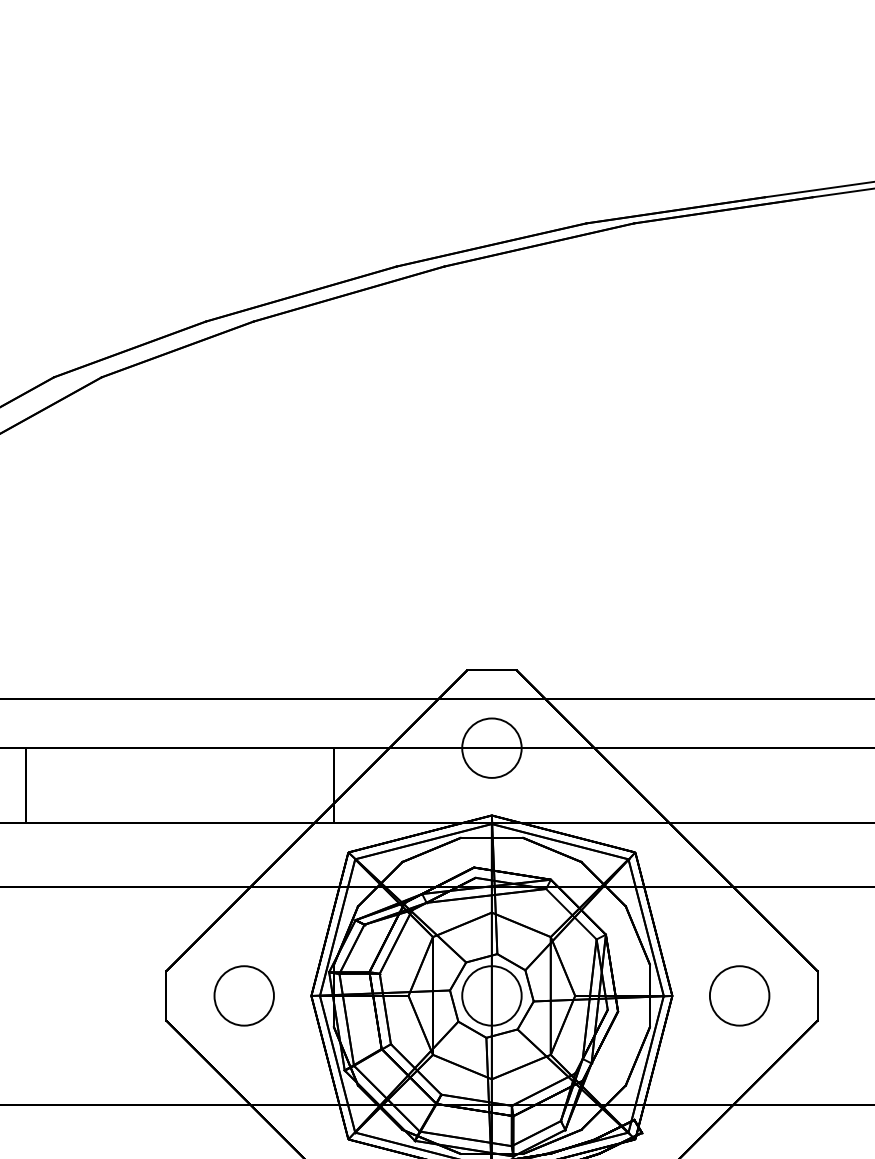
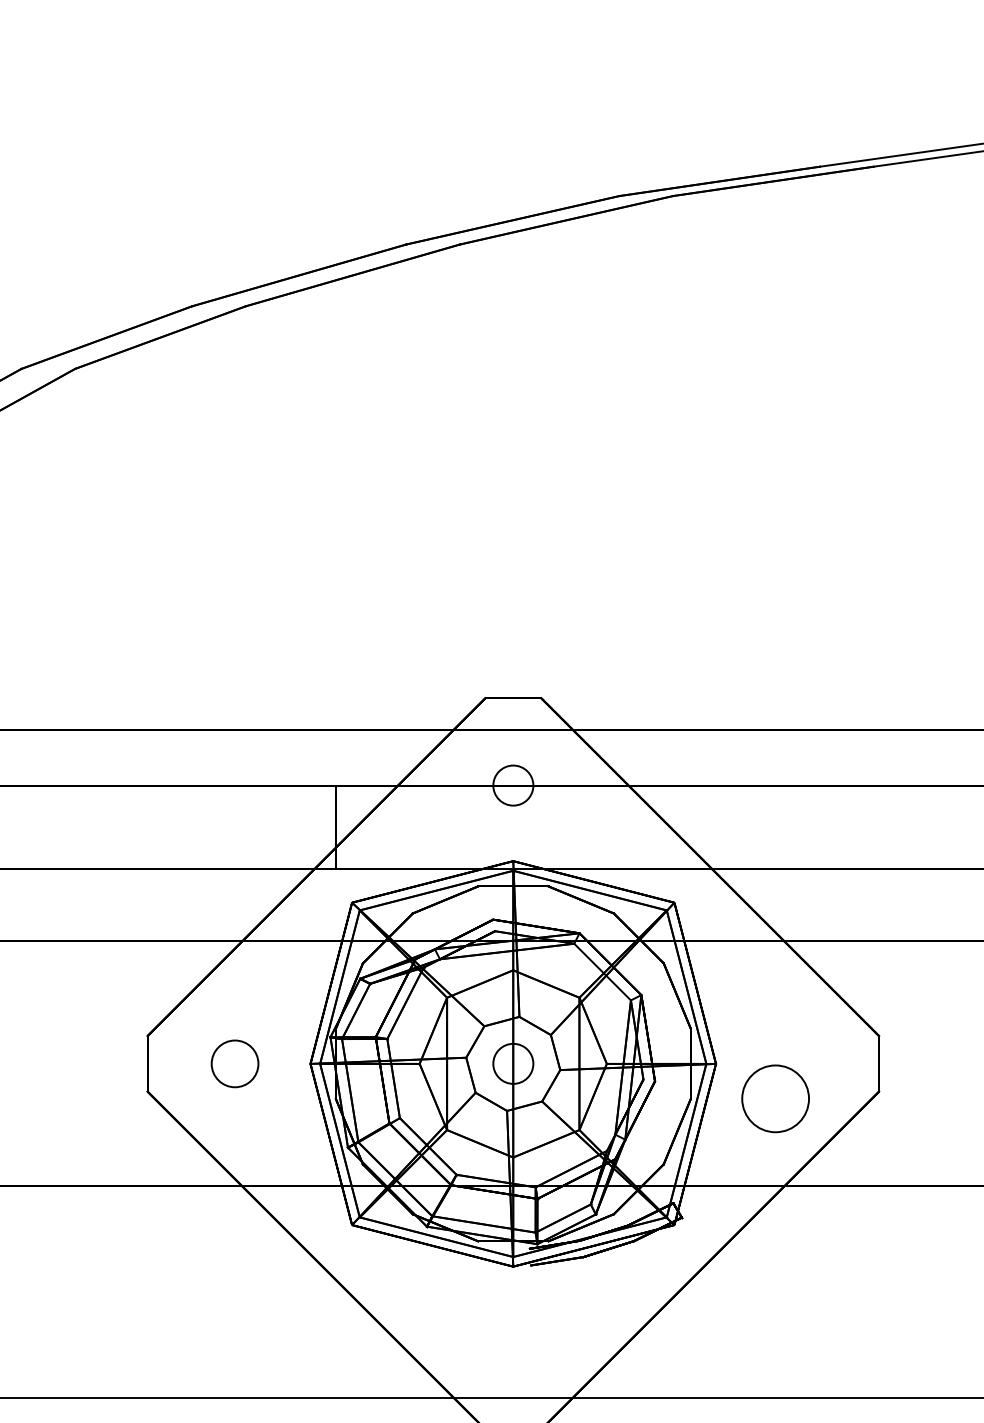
circle: (491, 748) -> (512, 785), size x0.6
circle: (243, 995) -> (234, 1063), size x0.7
circle: (491, 995) -> (512, 1063), size x0.6
circle: (739, 995) -> (775, 1098), moved

